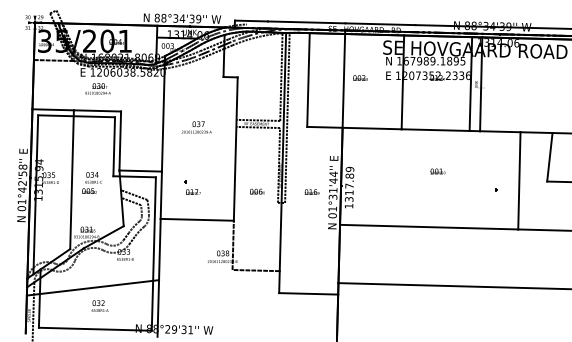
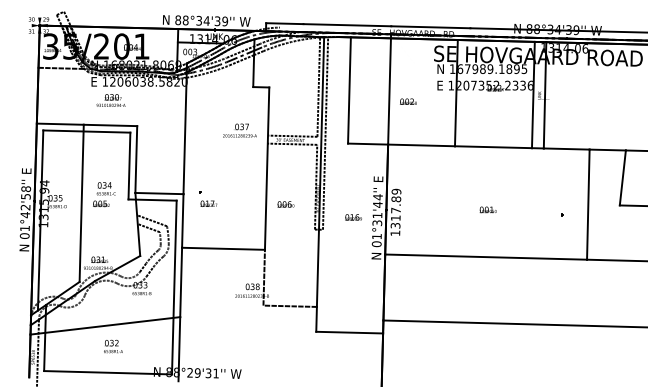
text: (360, 77) -> (408, 101), moved
text: (196, 127) -> (239, 130), moved
text: (437, 171) -> (487, 209), moved
text: (91, 182) -> (103, 194), moved
part: (192, 187) -> (207, 198), moved
text: (257, 191) -> (286, 204), moved

